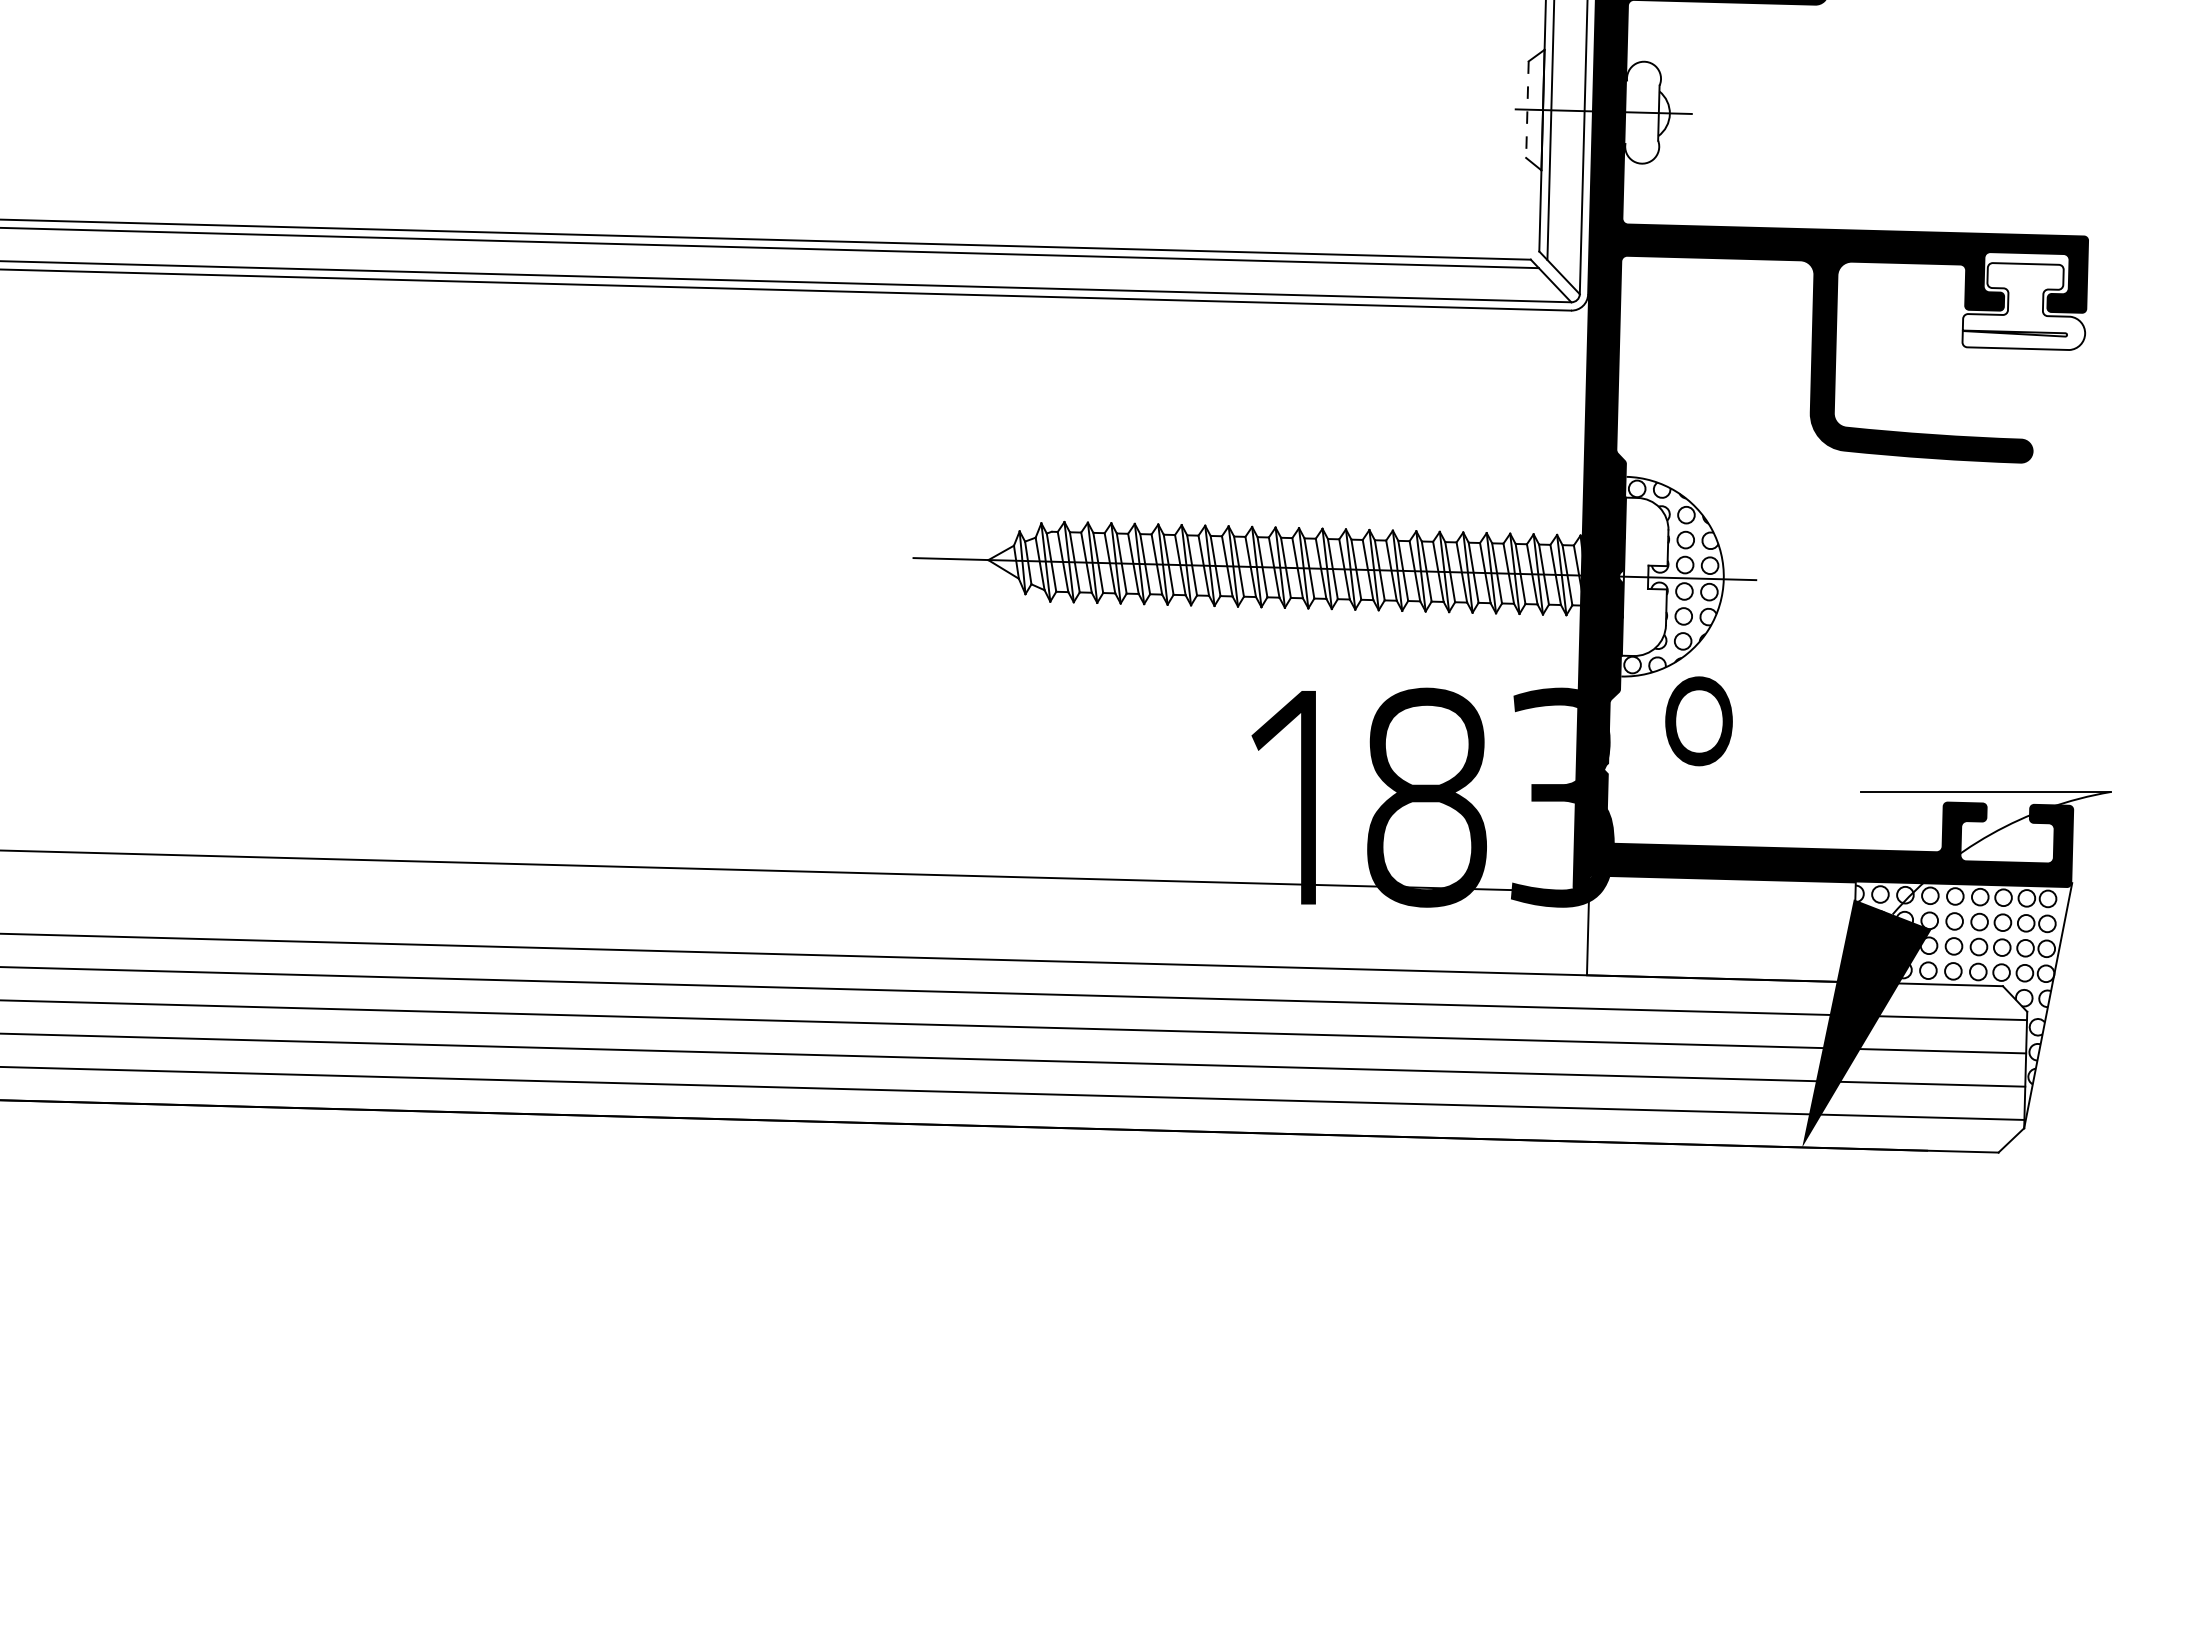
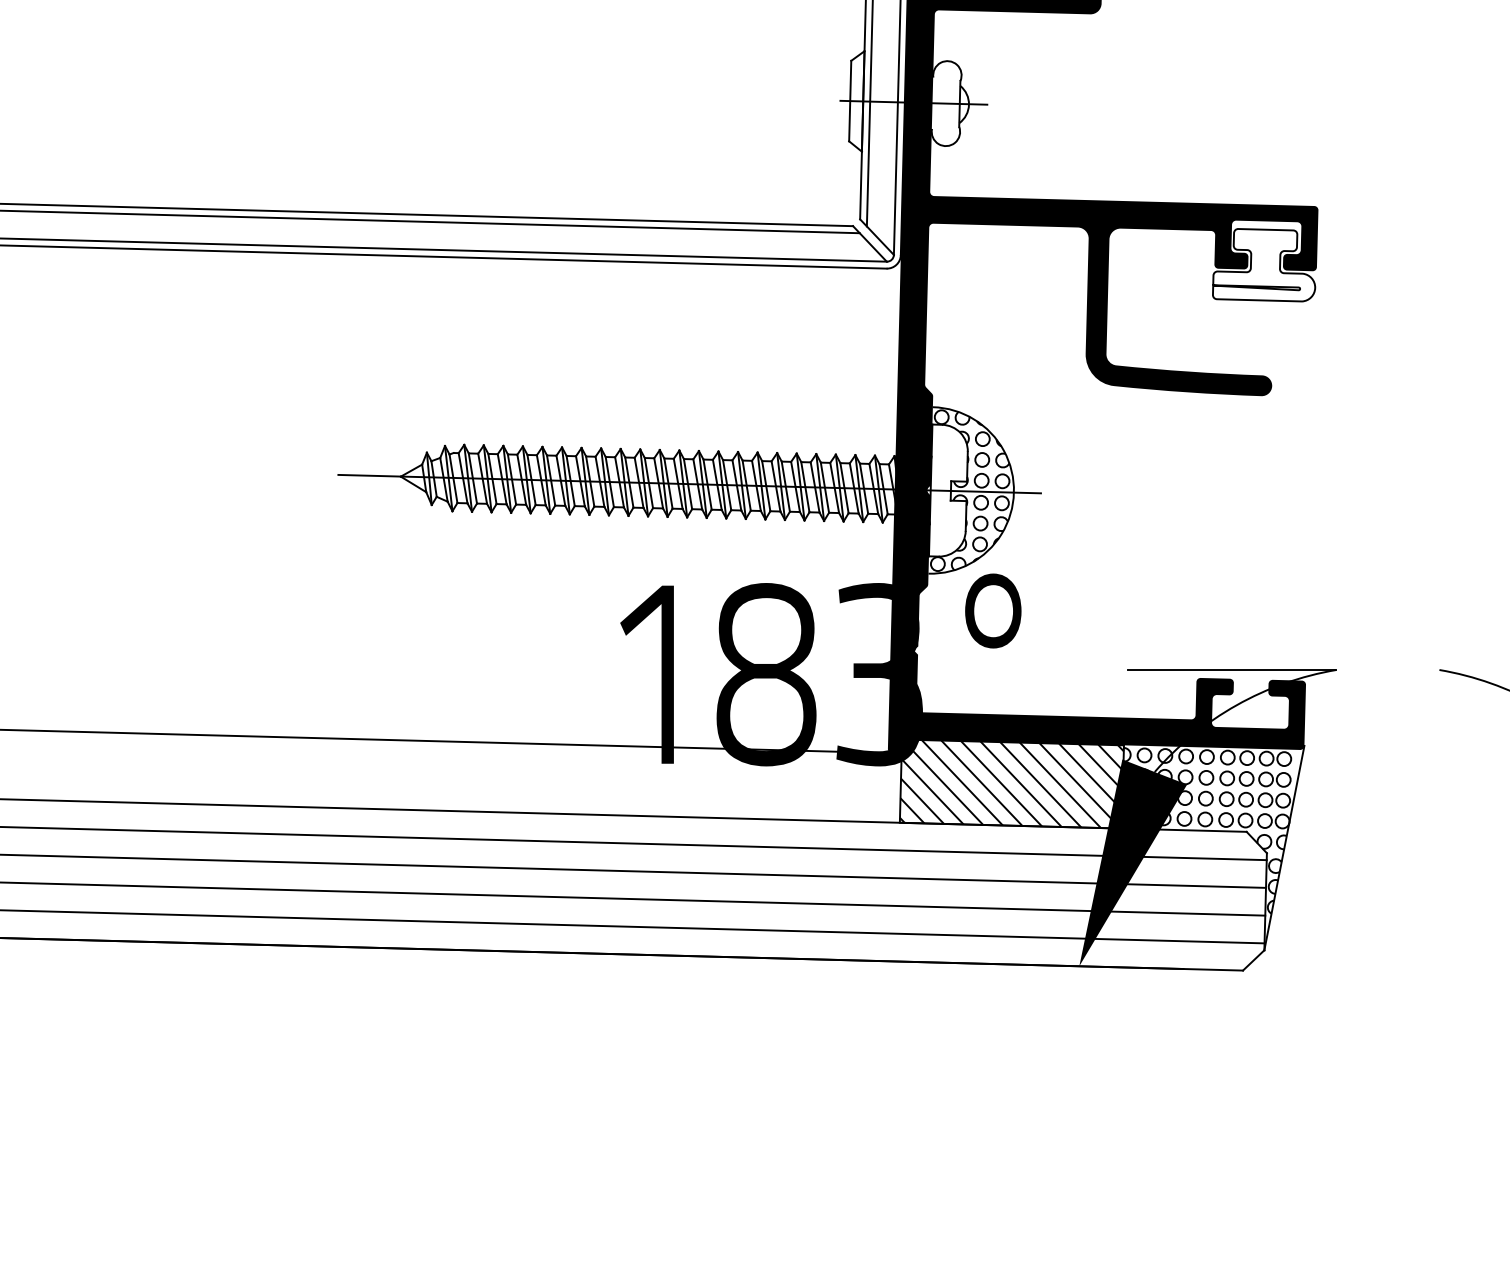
line: (1527, 110) -> (850, 101), dashed -> solid
hatch: (1721, 928) -> (1012, 783), added

